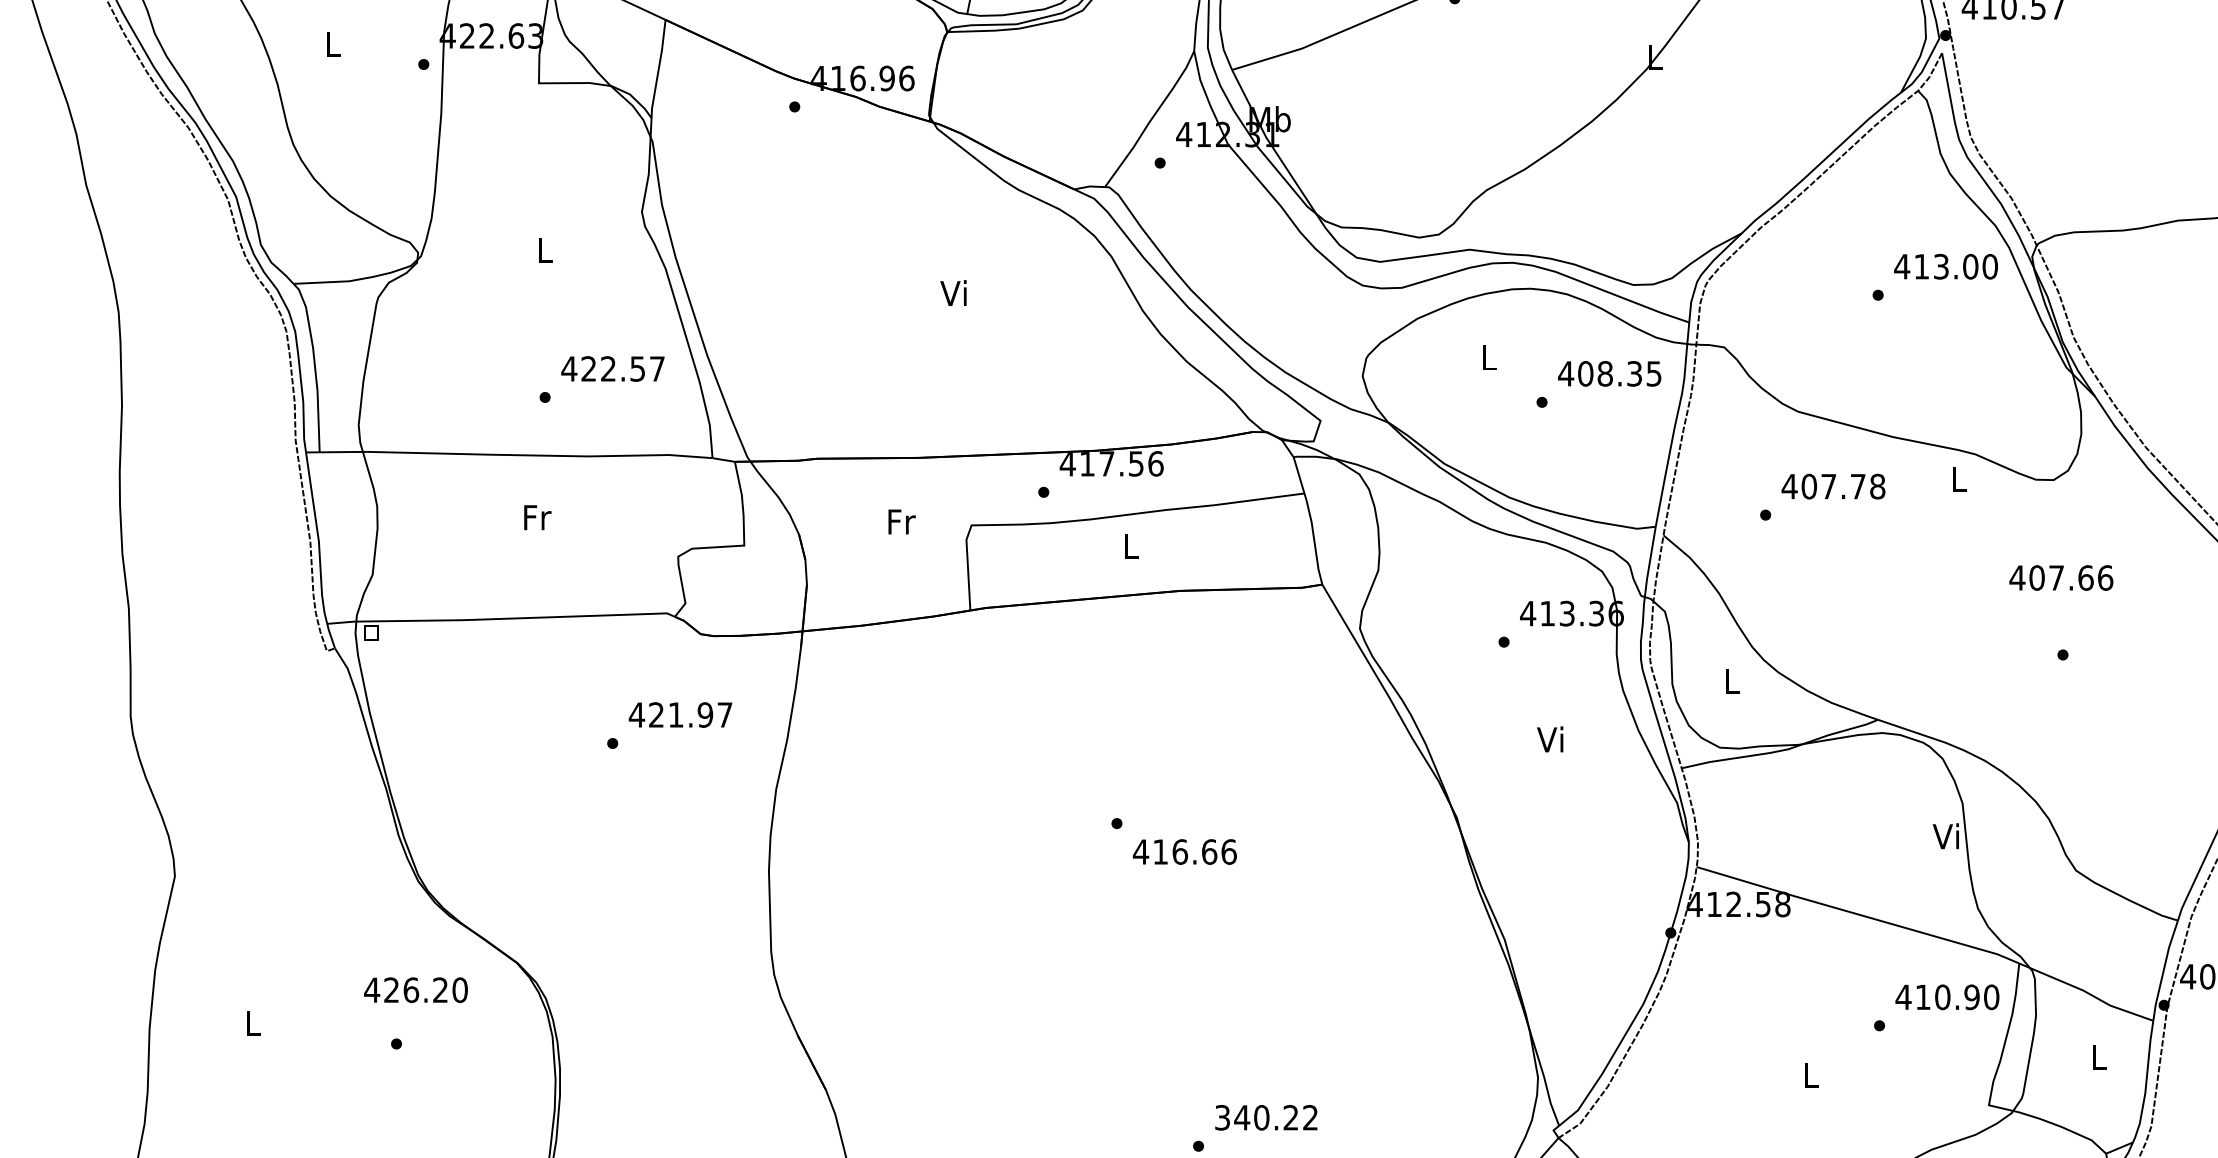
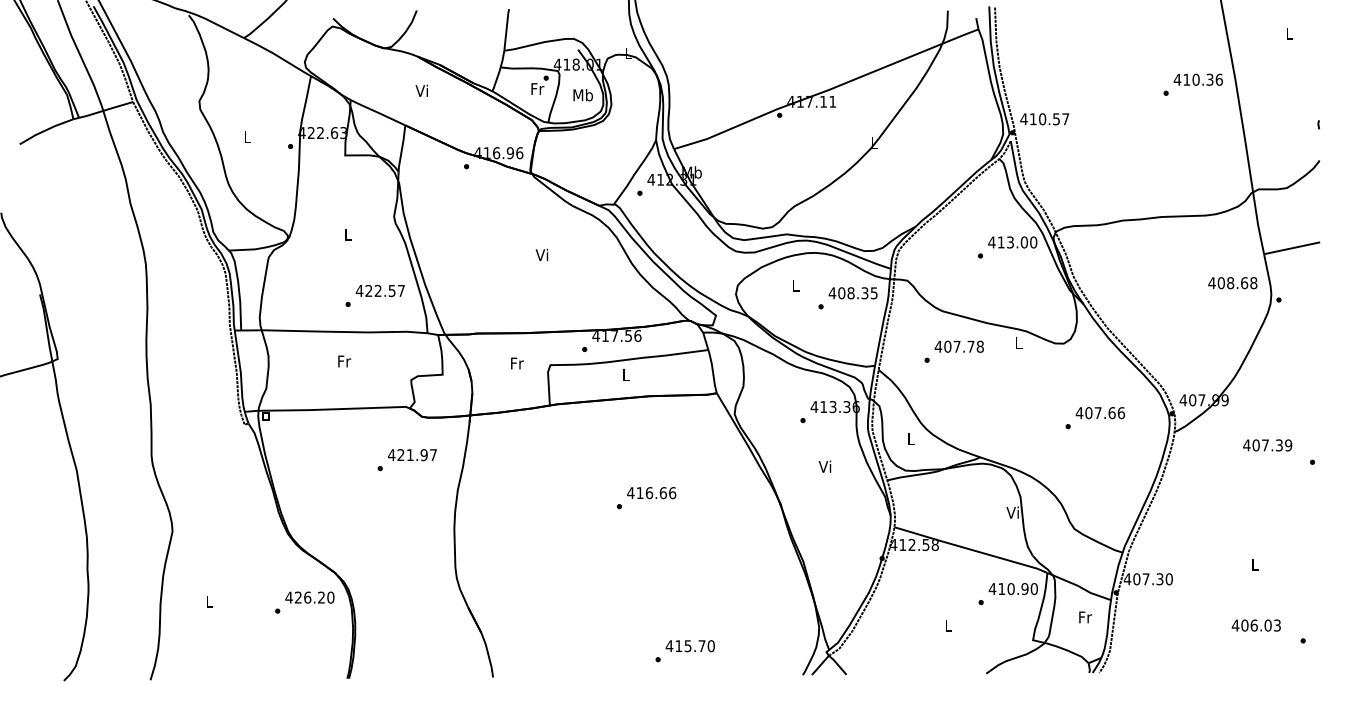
text: (2059, 578) -> (1099, 413), moved
text: (1184, 852) -> (651, 493), moved
text: (415, 989) -> (309, 597), moved
text: (2099, 1057) -> (1085, 617), L -> Fr
text: (1264, 1118) -> (689, 646), 340.22 -> 415.70

